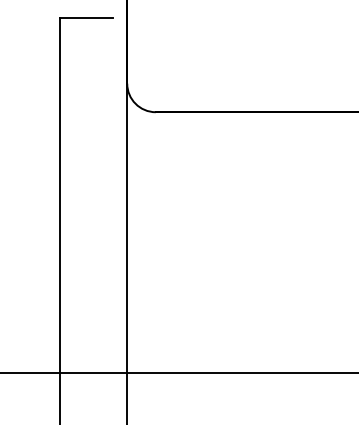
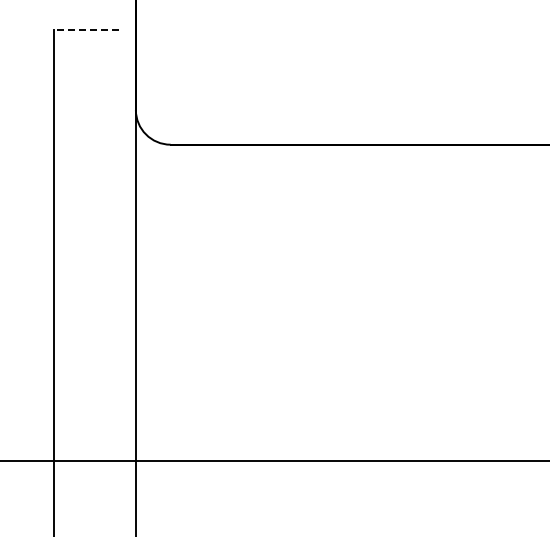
line: (85, 18) -> (85, 30), solid -> dashed

